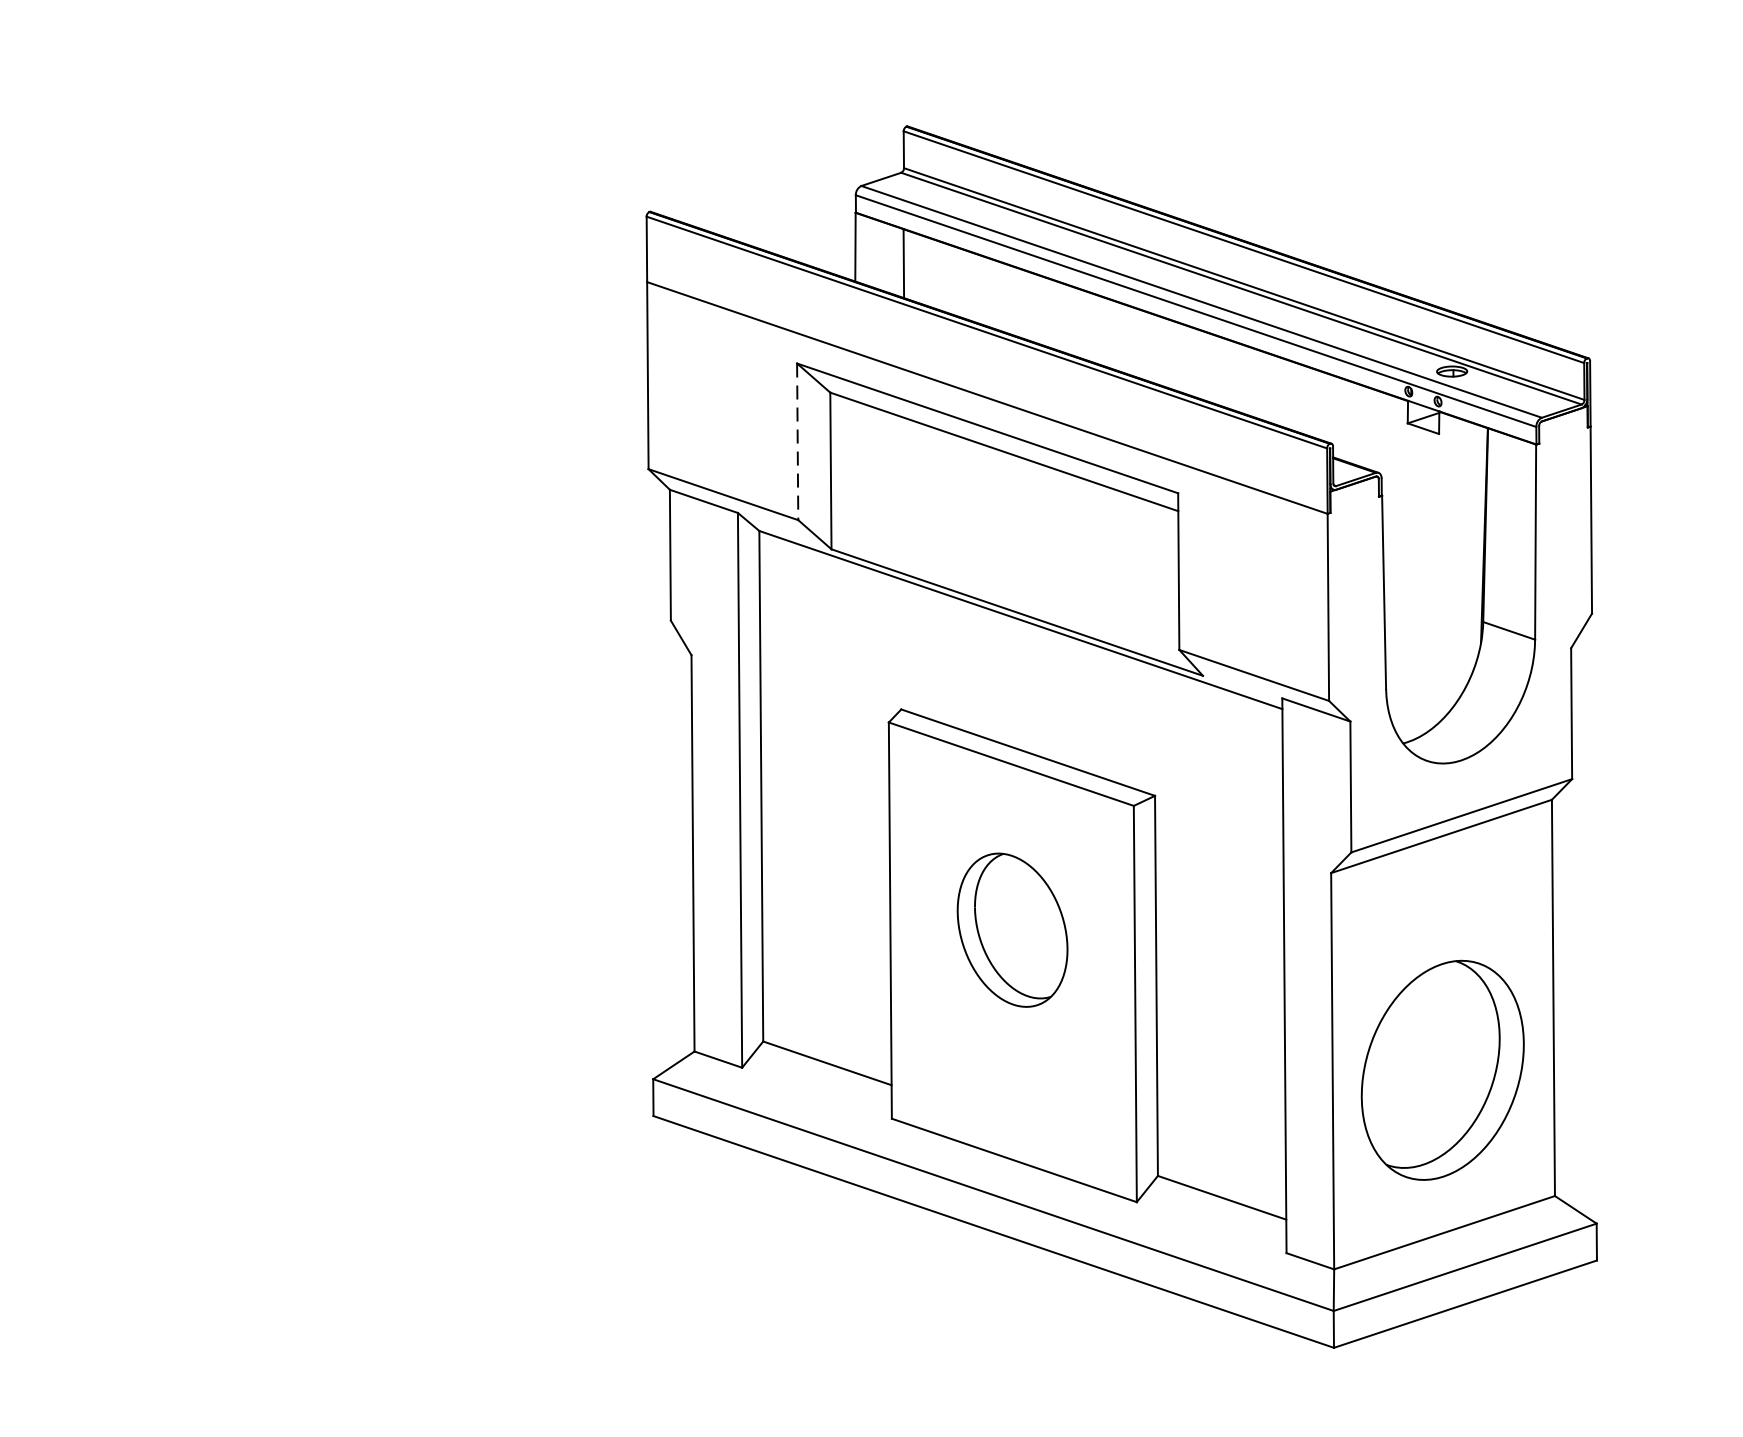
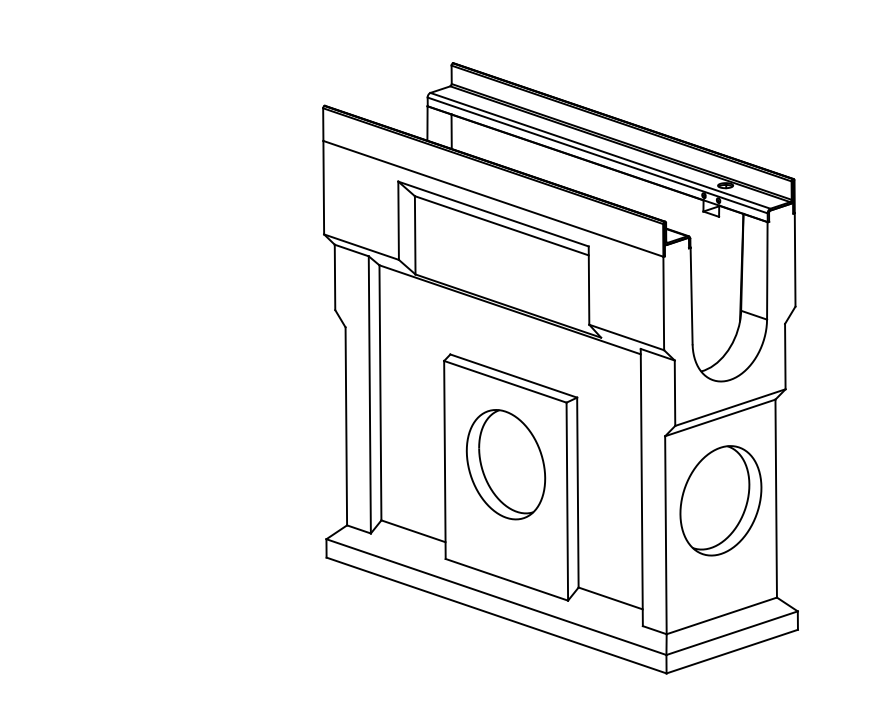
line: (797, 443) -> (398, 221), dashed -> solid
part: (1011, 929) -> (505, 464), size x1.43
part: (1441, 1069) -> (720, 500), moved

